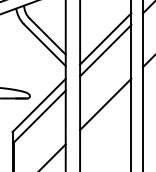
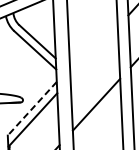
line: (105, 38) -> (93, 41), removed
line: (105, 50) -> (93, 52), removed
line: (39, 105) -> (32, 108), solid -> dashed

